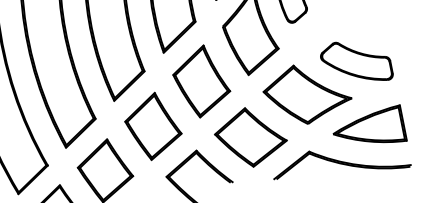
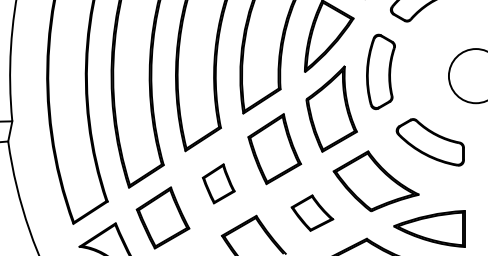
part: (355, 62) -> (429, 142), moved
part: (152, 126) -> (218, 183), size x0.6
part: (250, 136) -> (312, 212), size x0.6

